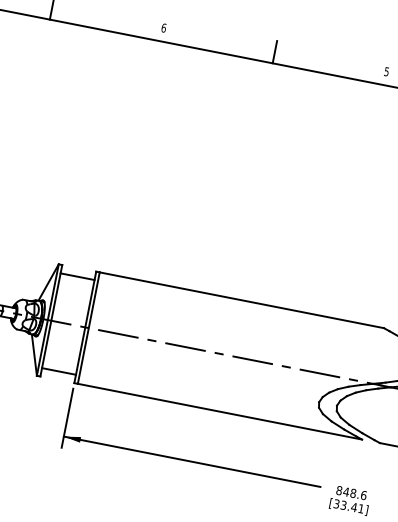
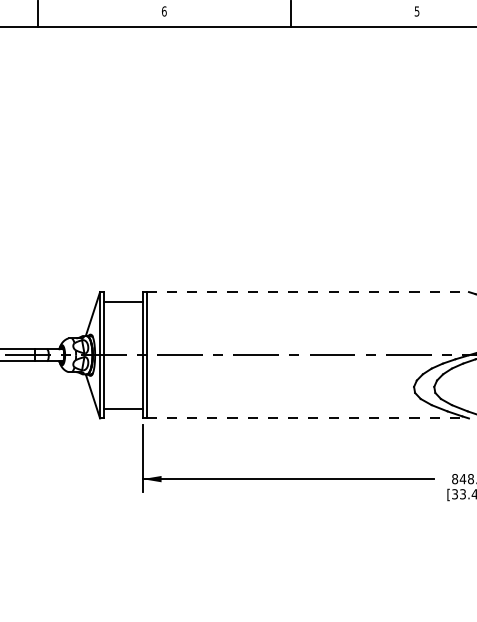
line: (242, 300) -> (308, 292), solid -> dashed
line: (220, 411) -> (308, 418), solid -> dashed

